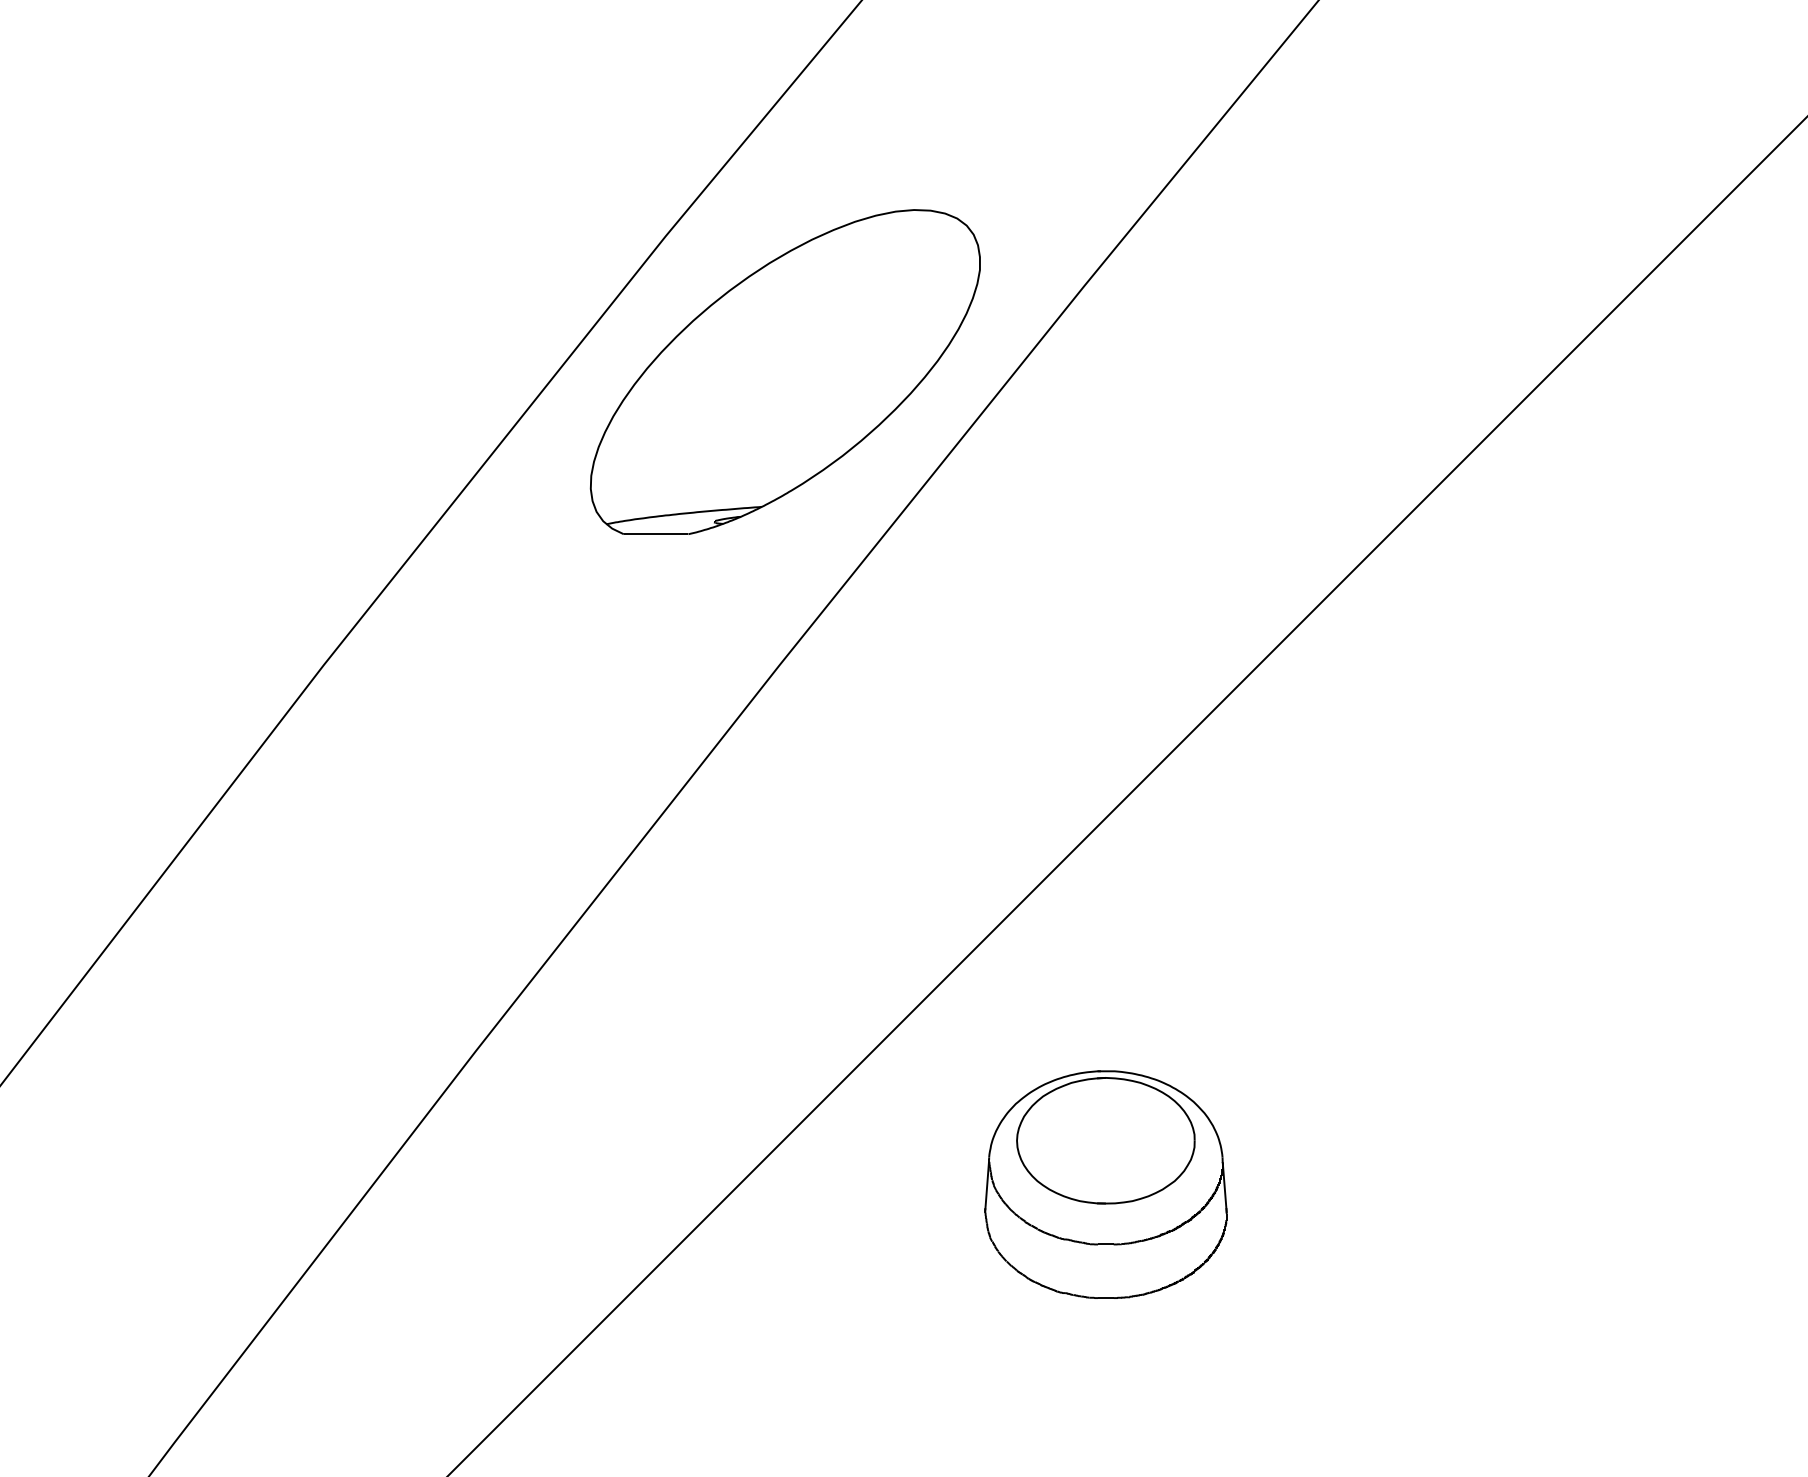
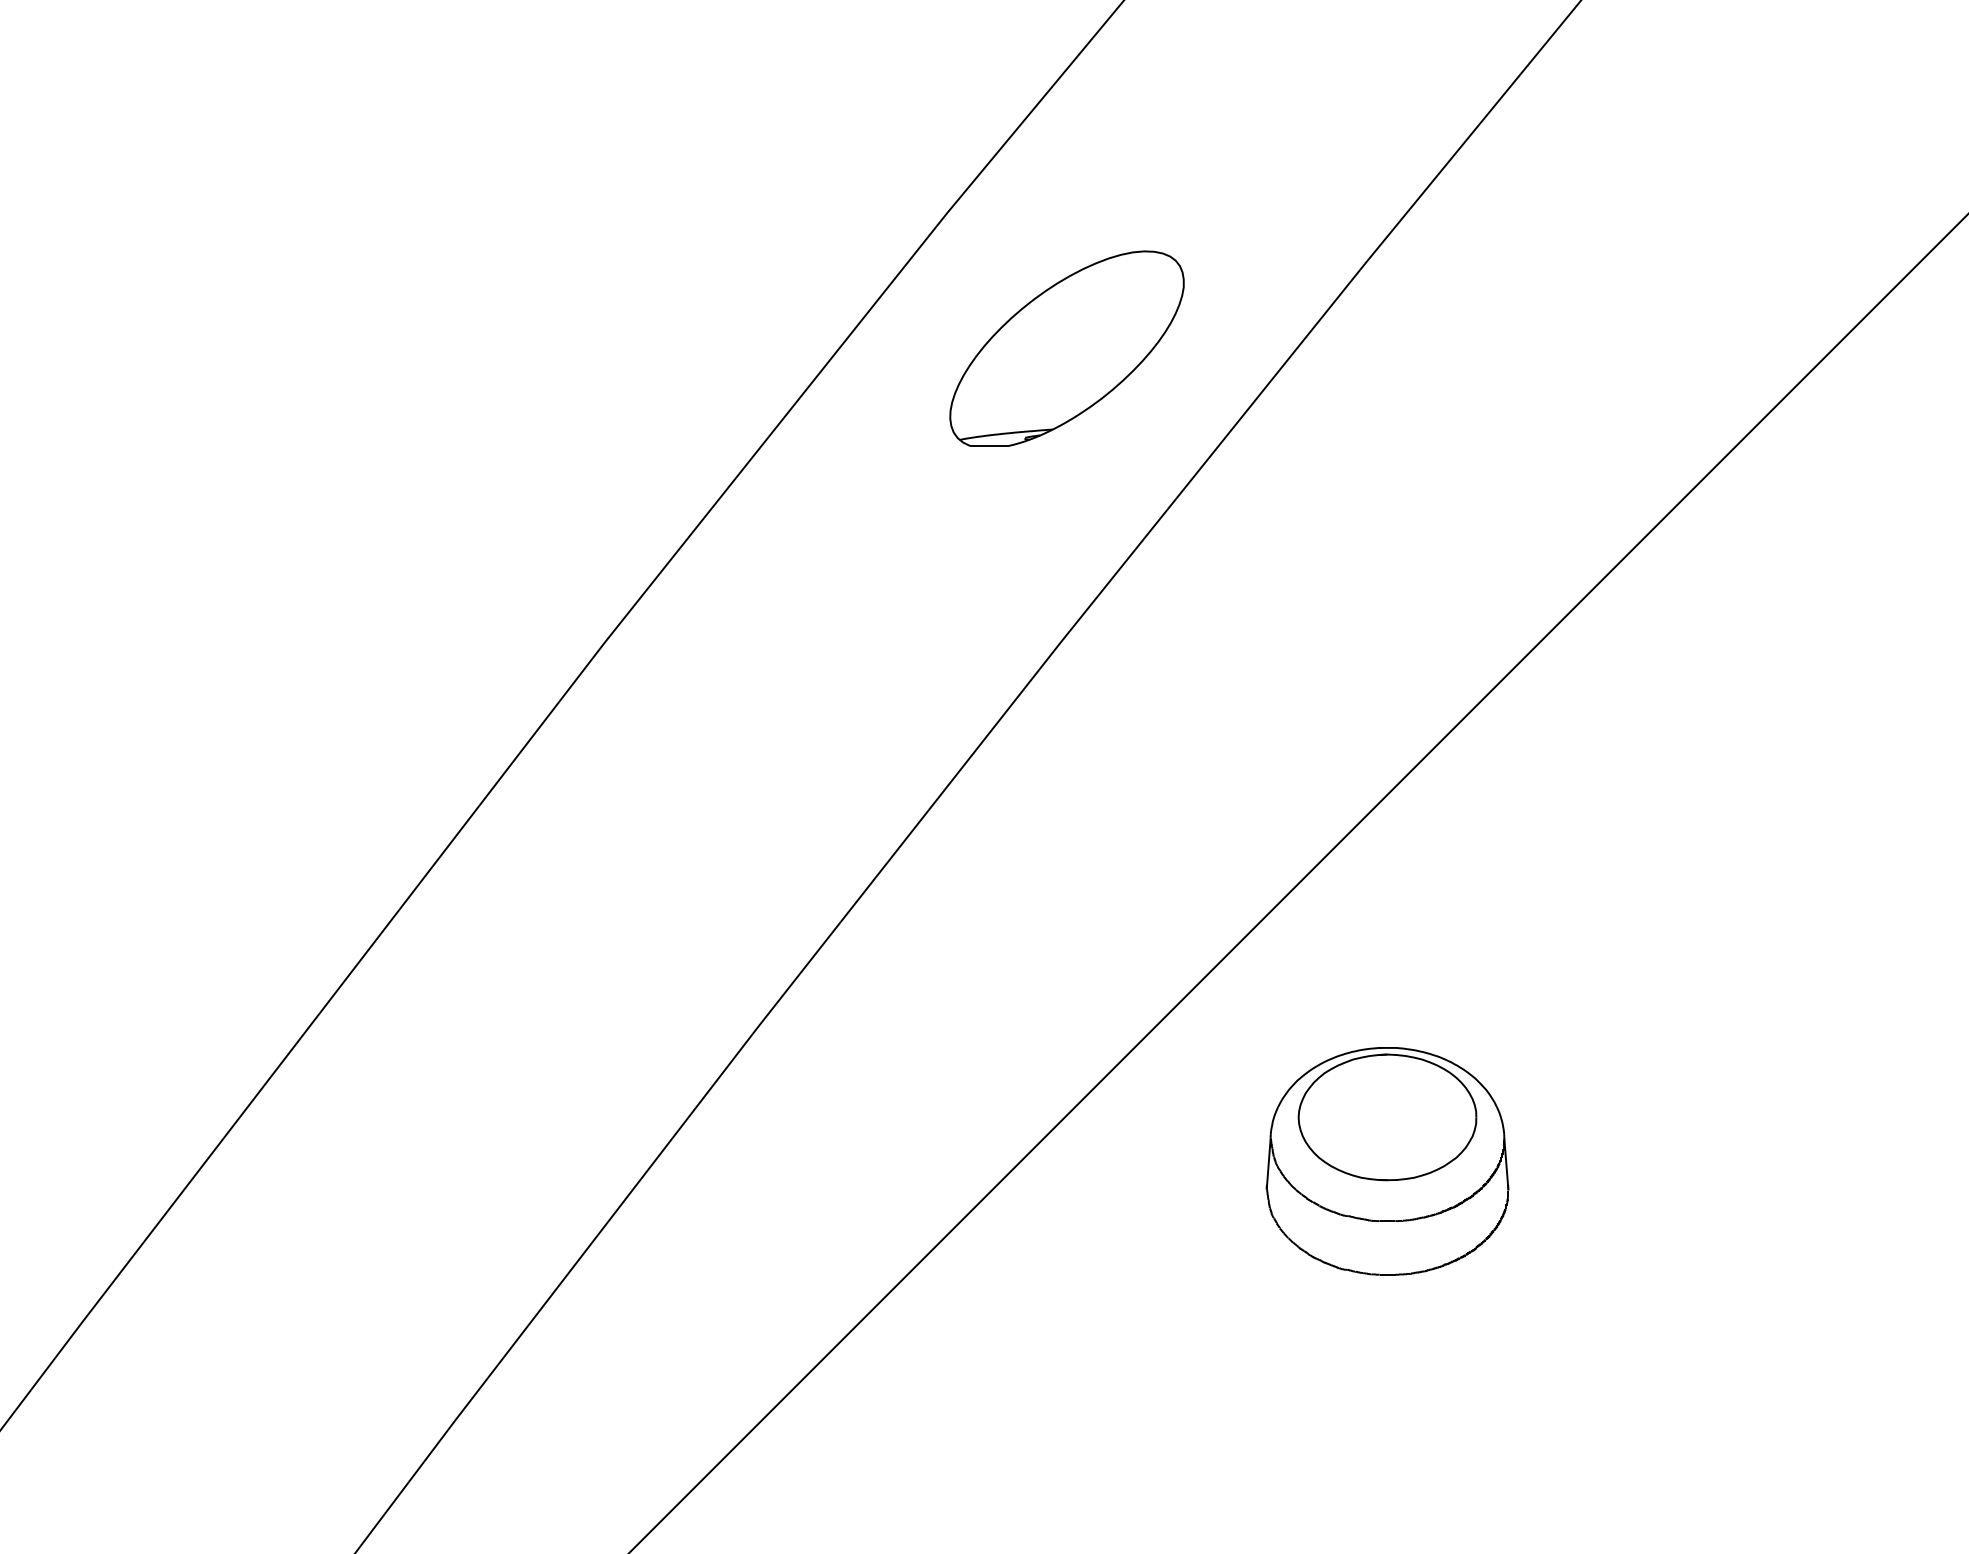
part: (784, 371) -> (1066, 348), size x0.6

